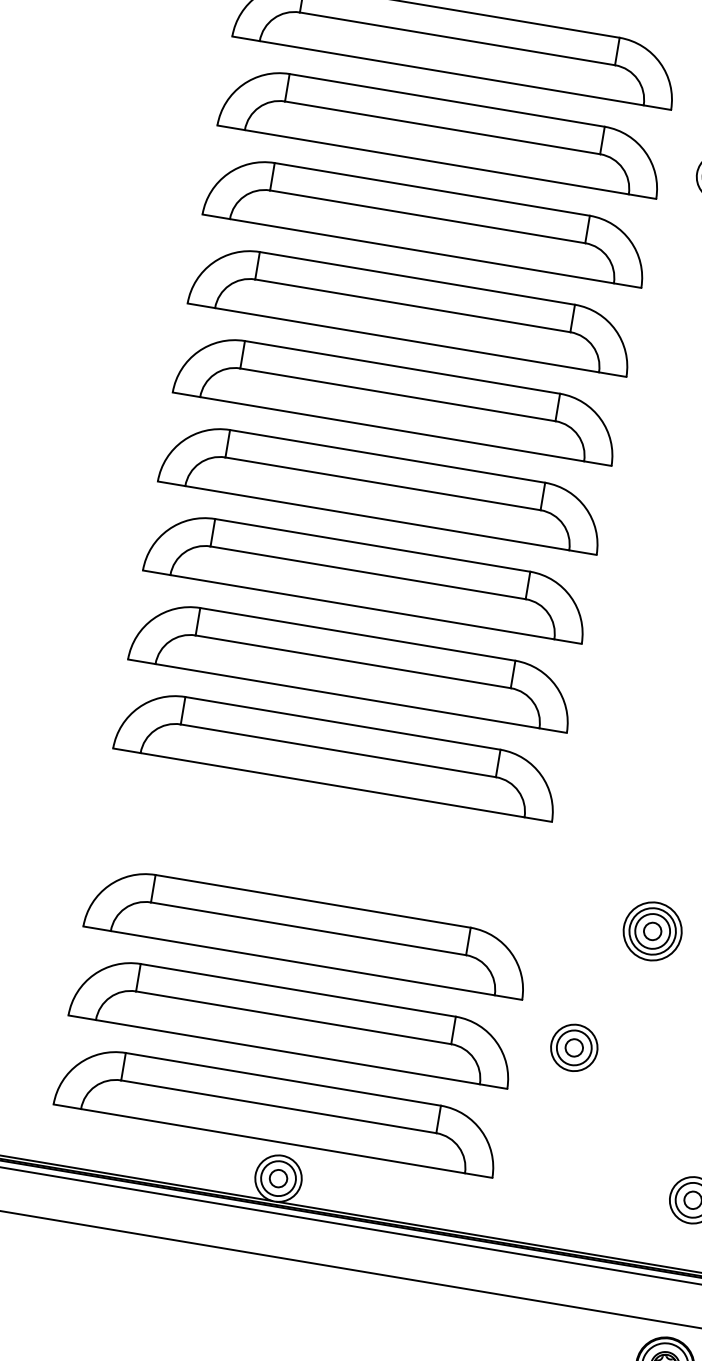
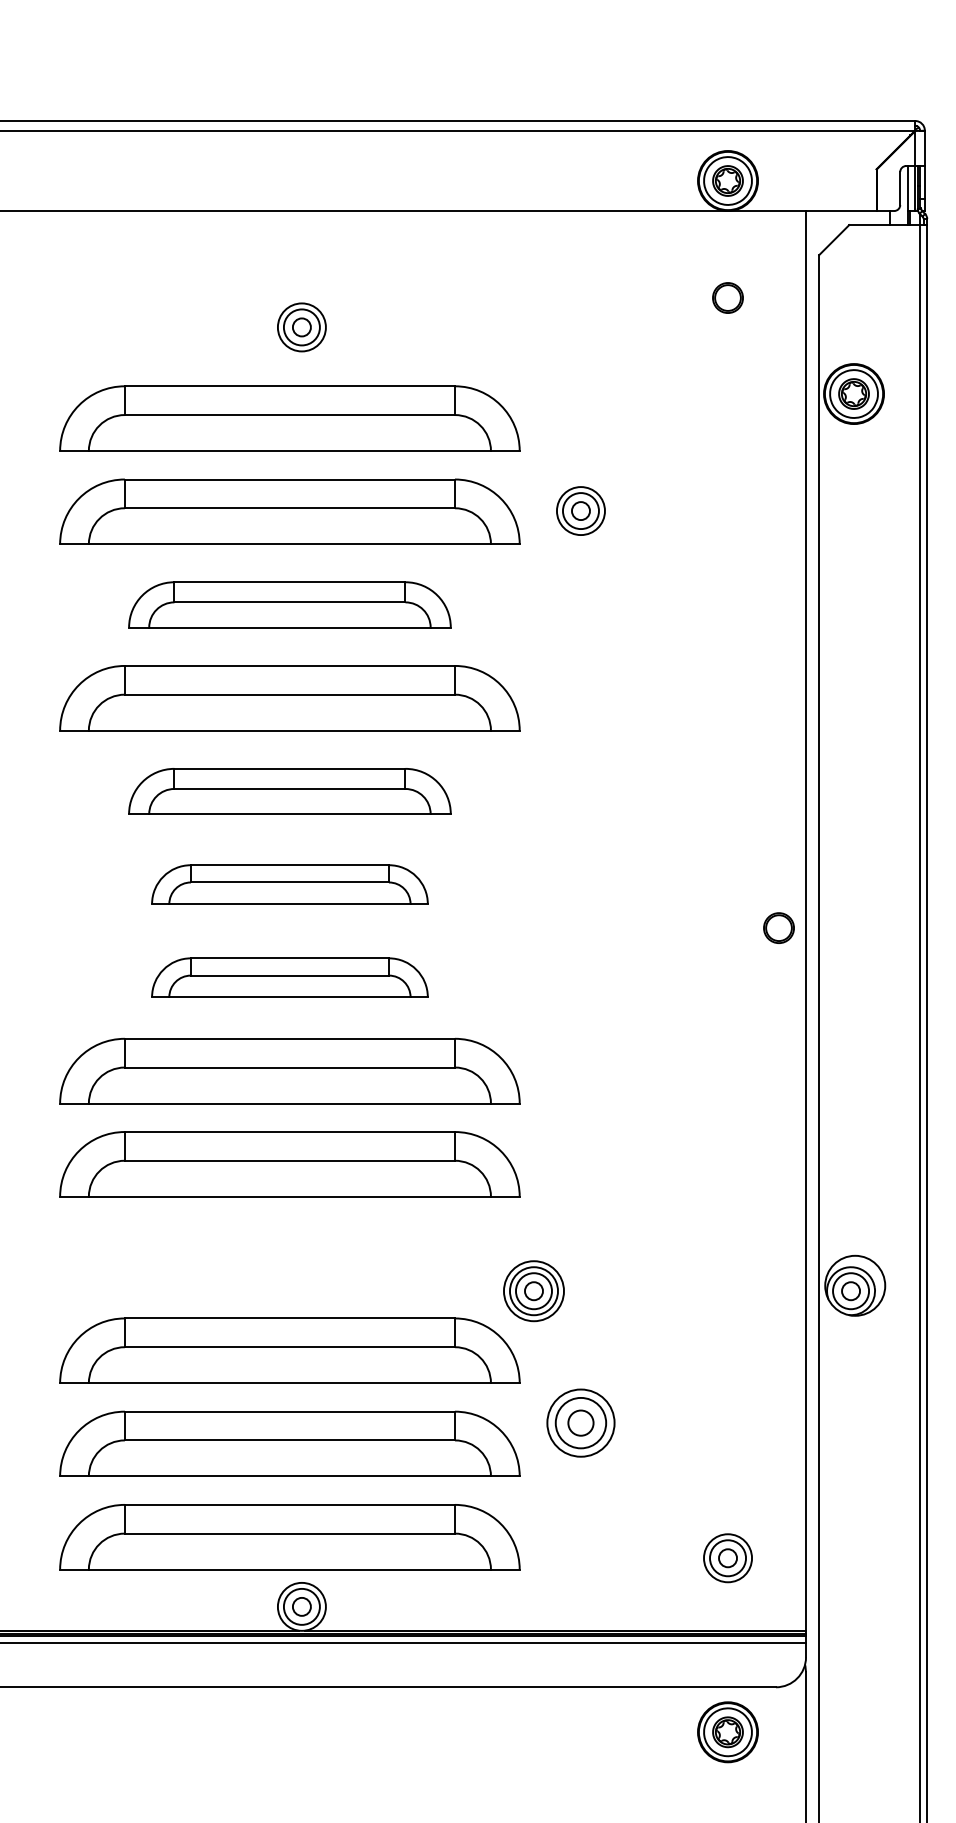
part: (426, 219) -> (289, 604), size x0.7
part: (396, 398) -> (289, 791), size x0.7
part: (382, 486) -> (289, 884), size x0.6
part: (367, 575) -> (289, 977), size x0.6
part: (652, 931) -> (533, 1291), moved
part: (573, 1048) -> (580, 1423), size x1.4

